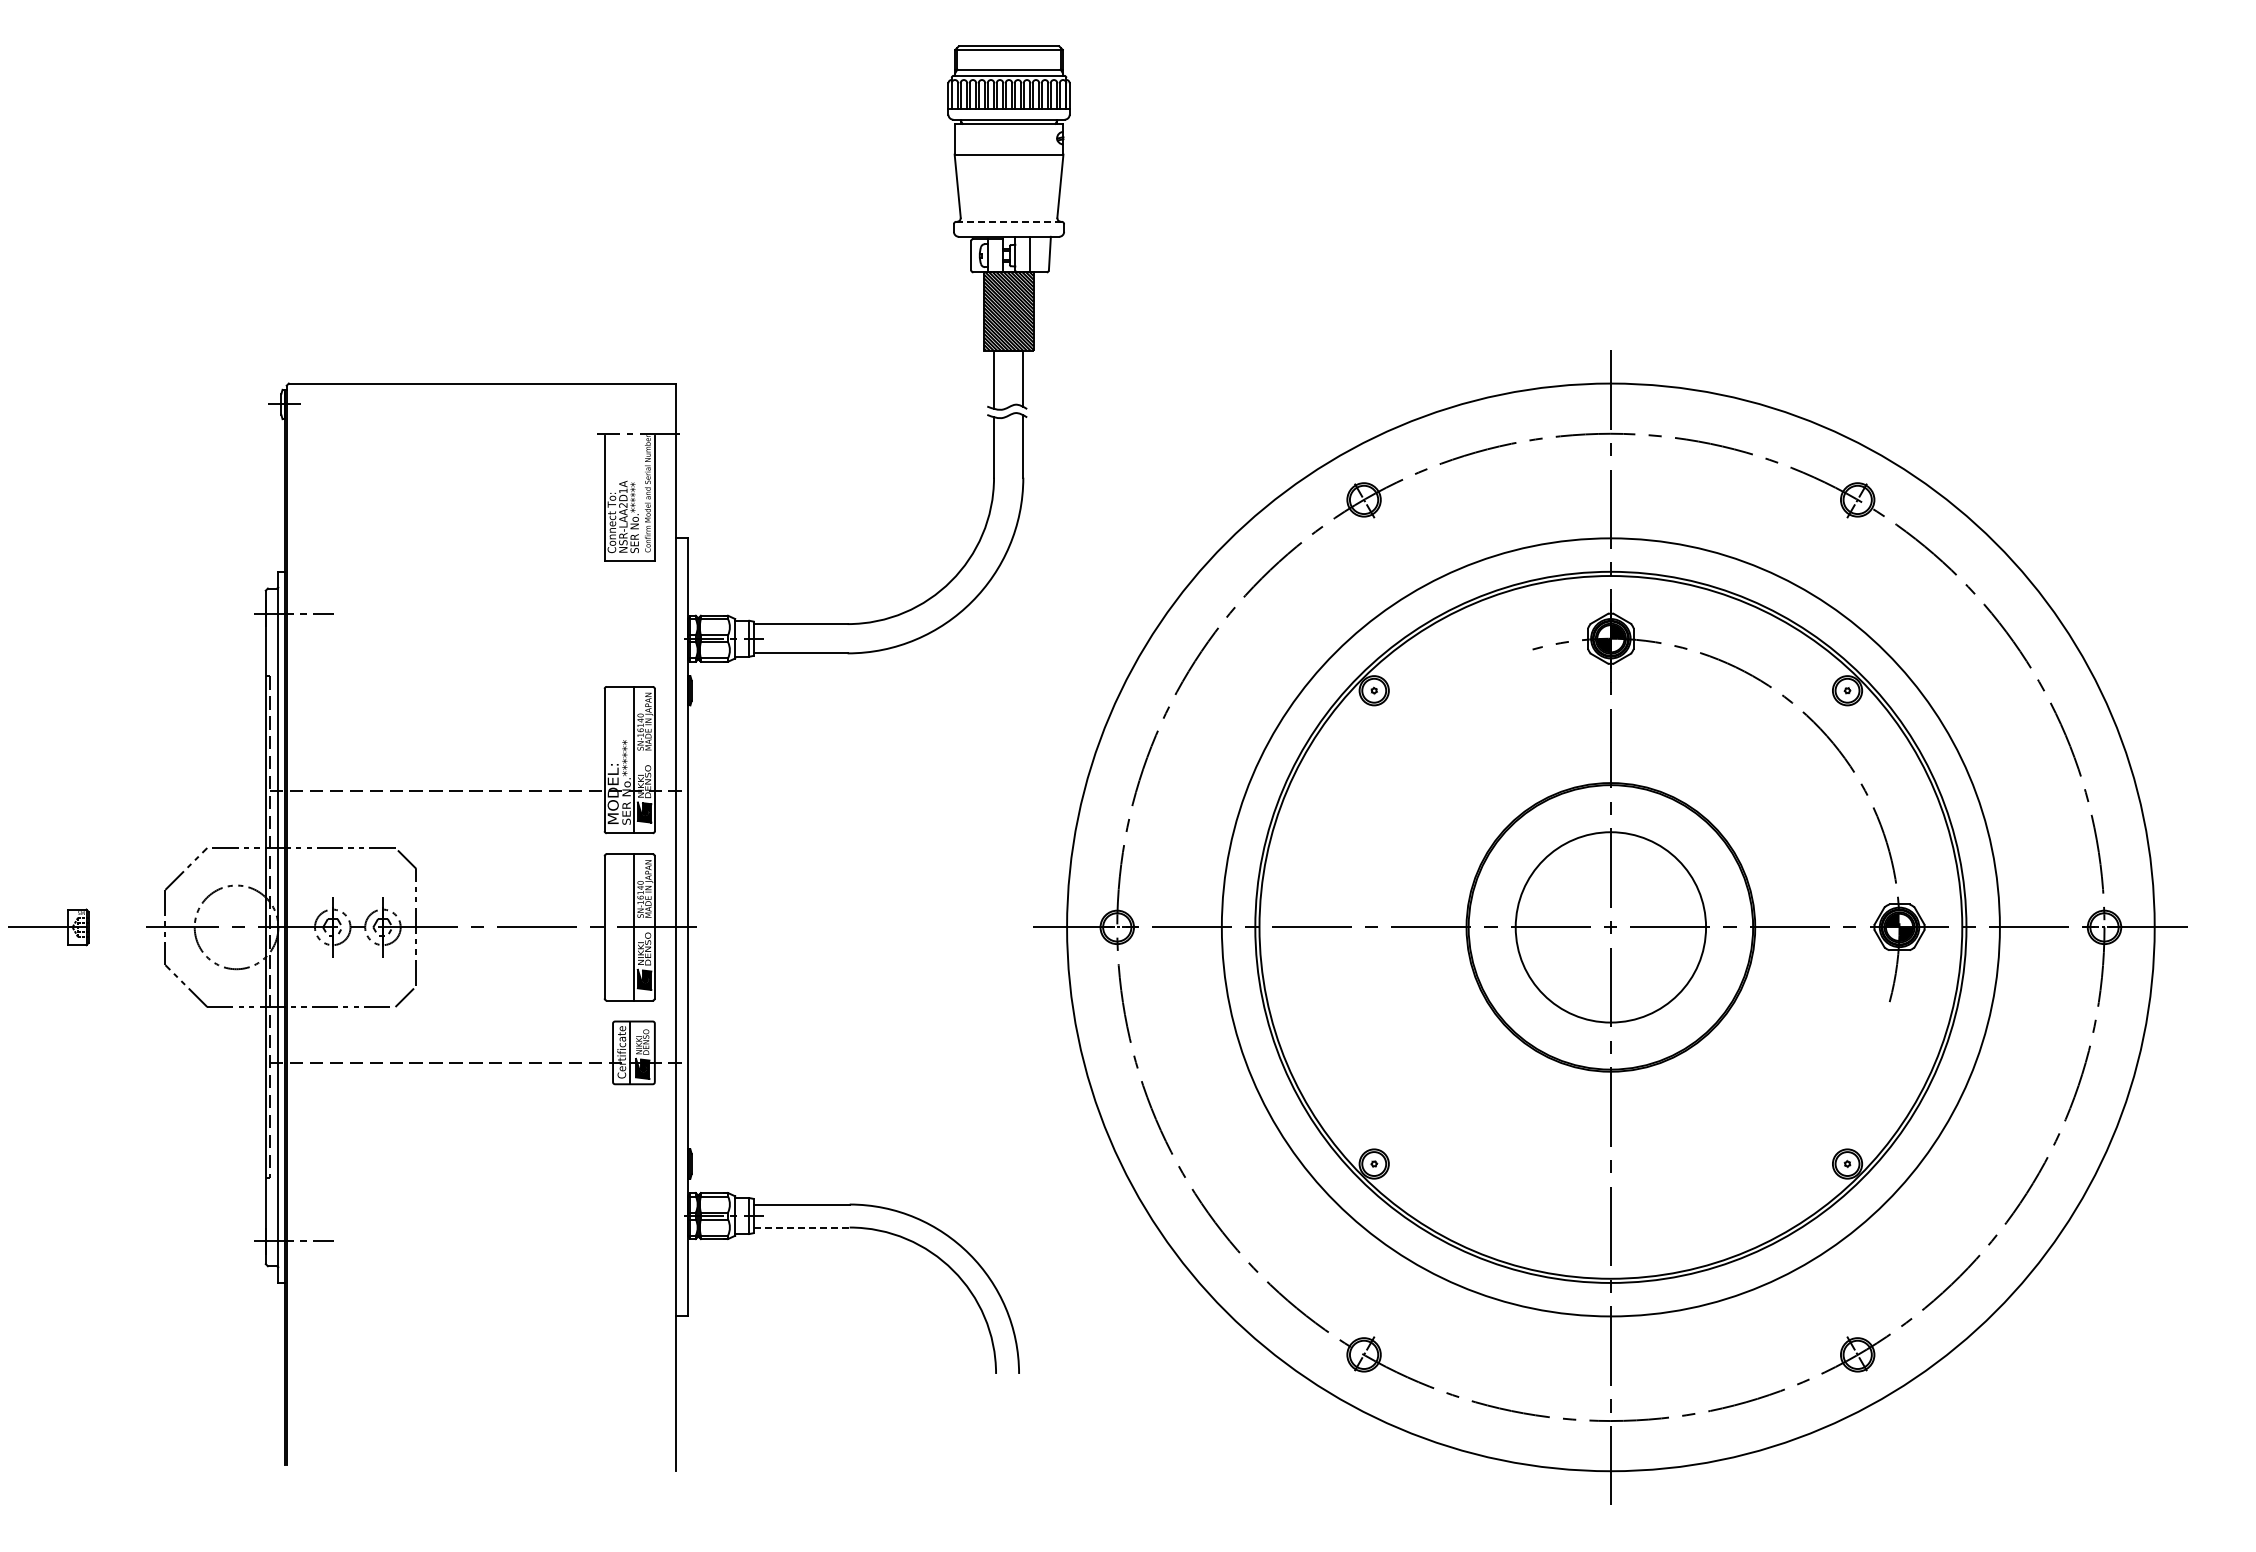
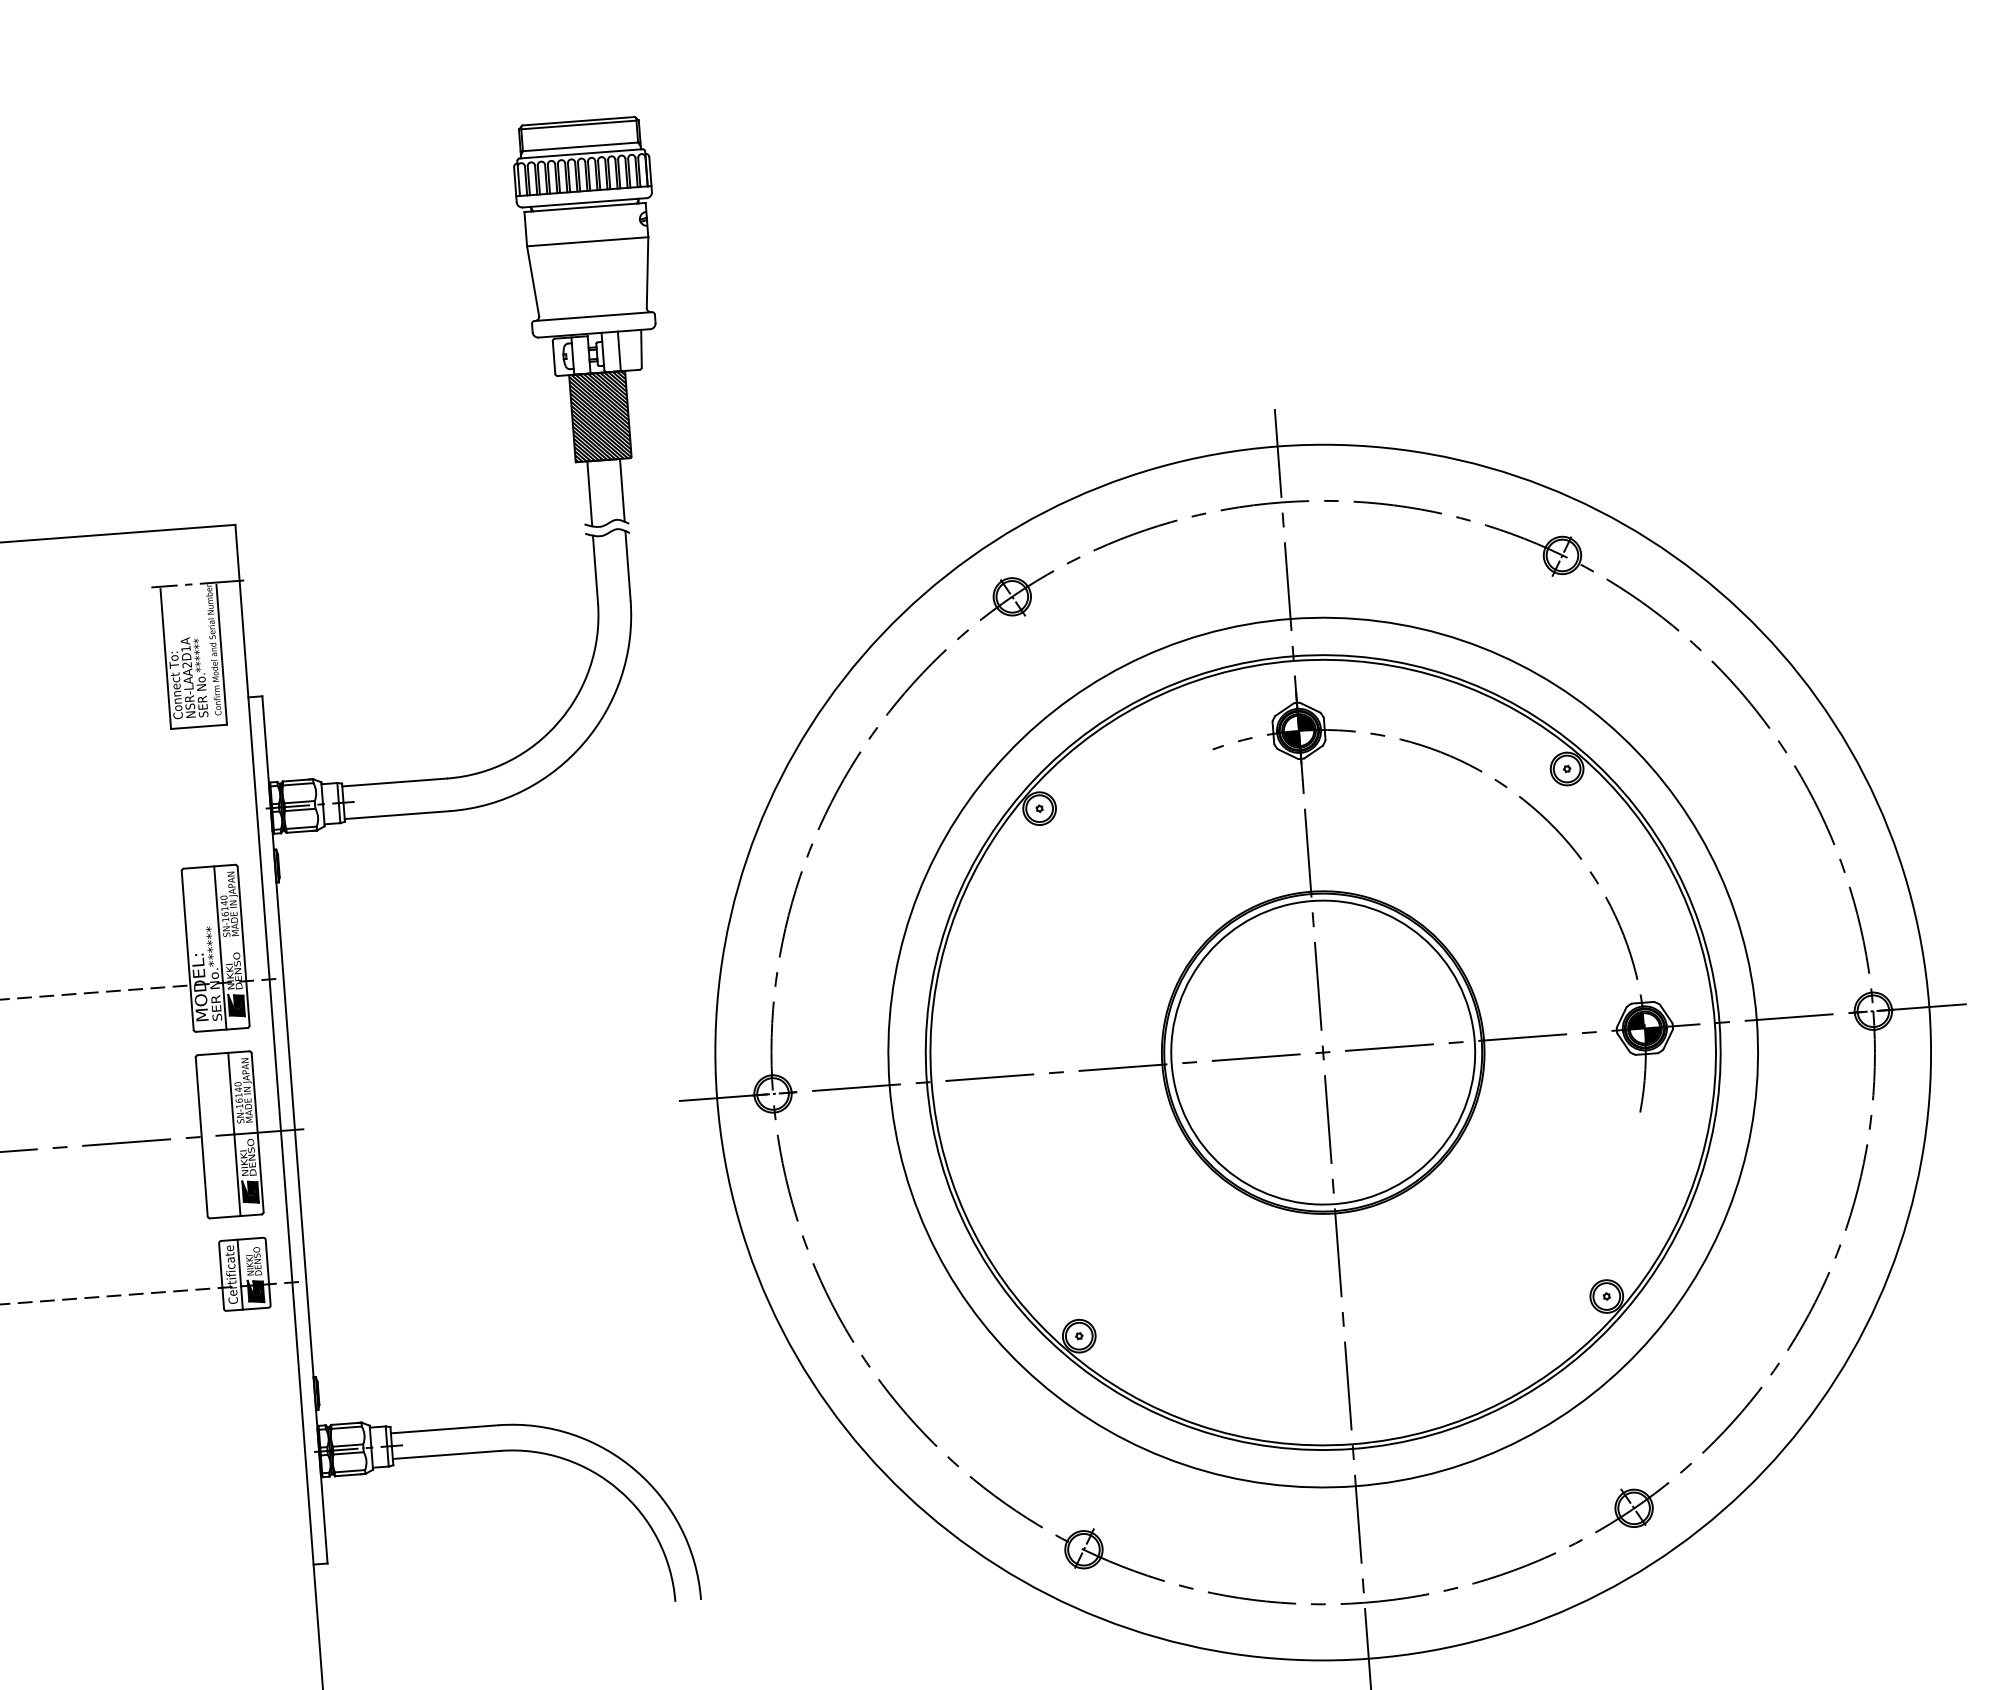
line: (1009, 221) -> (593, 316), dashed -> solid
circle: (1610, 927) -> (1322, 1052), size x1.43
line: (802, 1227) -> (447, 1454), dashed -> solid

